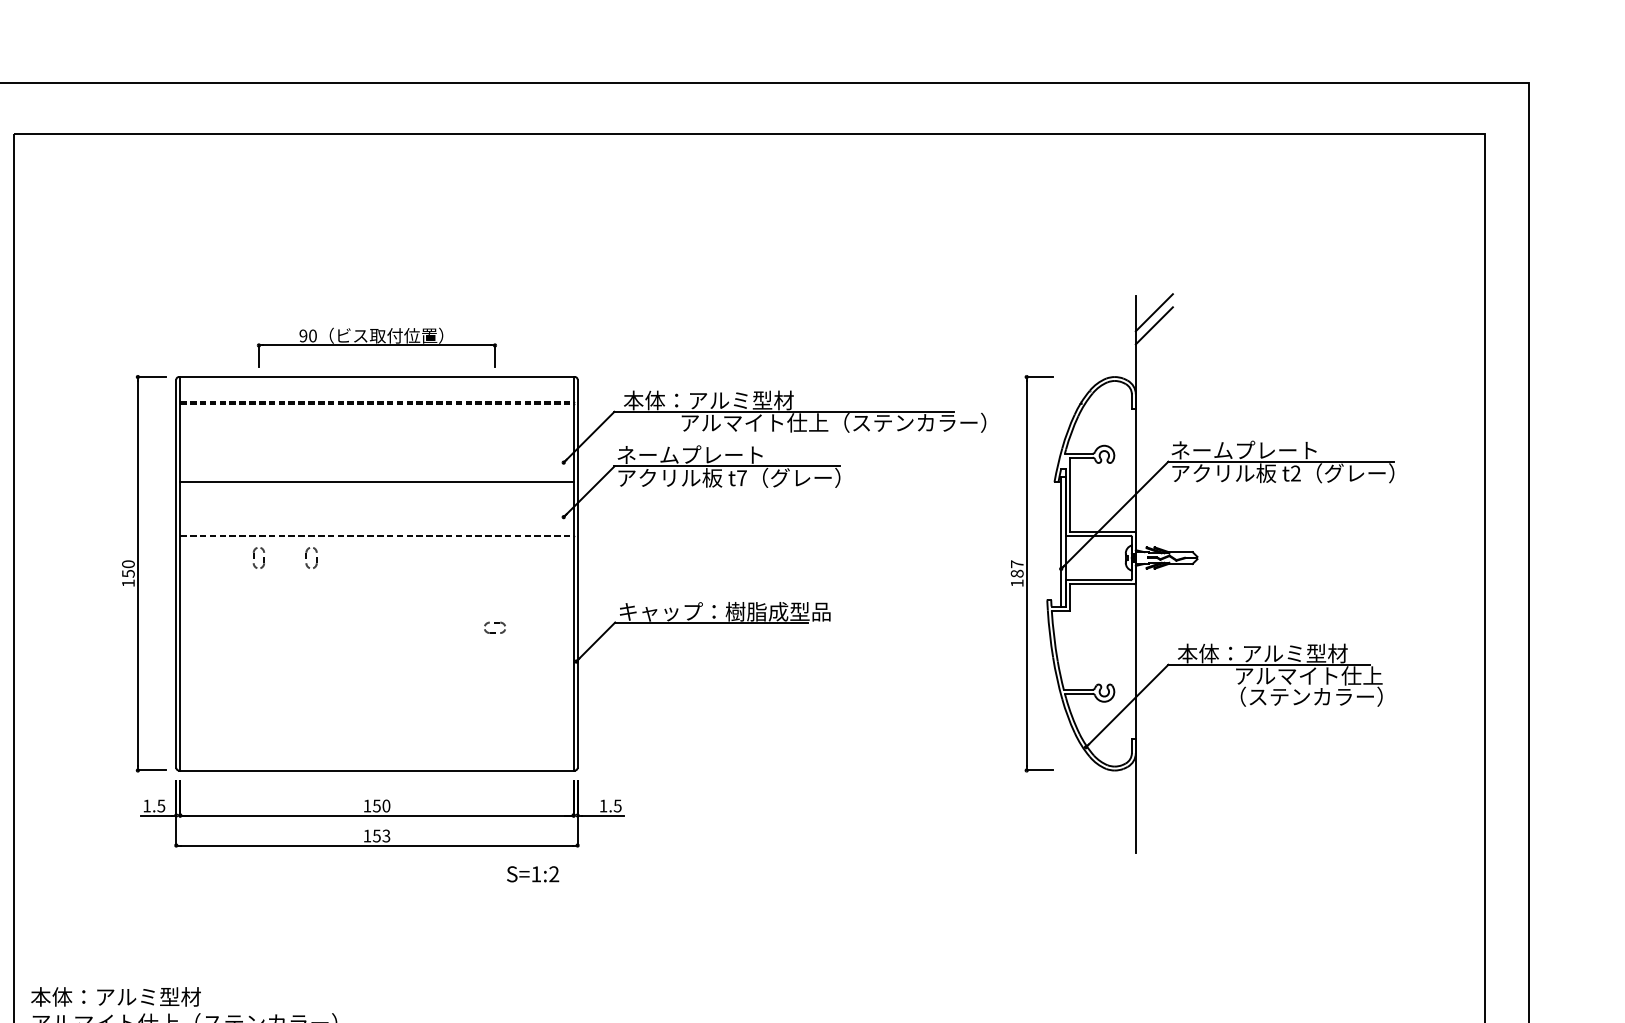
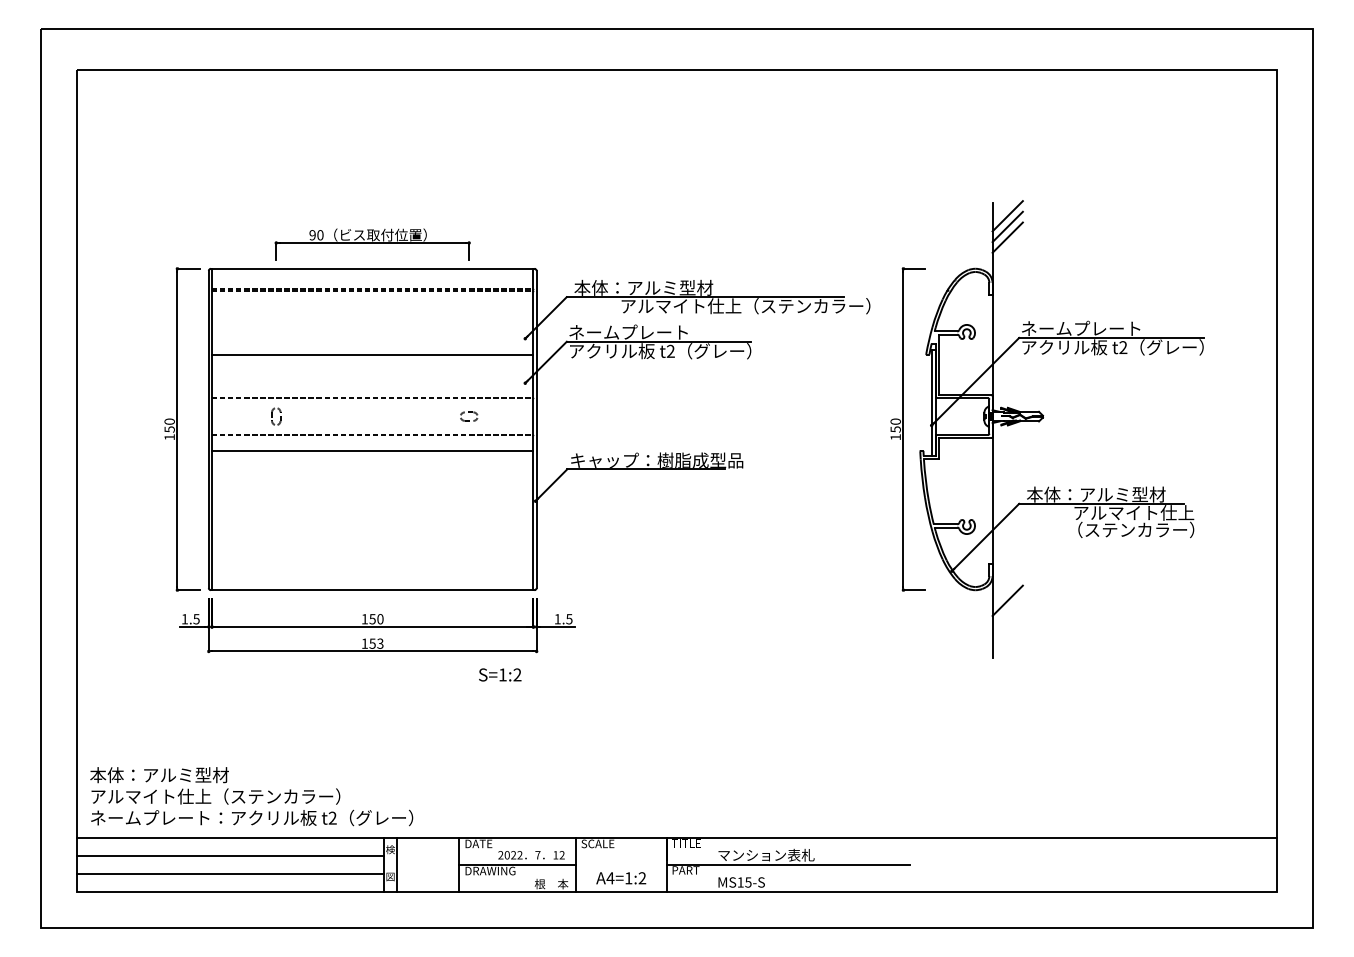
line: (1154, 338) -> (1007, 237), added
text: (741, 477) -> (670, 350), t7 -> t2
part: (311, 557) -> (319, 416), removed
text: (1016, 568) -> (895, 425), 187 -> 150
line: (376, 579) -> (372, 434), added
line: (376, 599) -> (372, 450), added
part: (495, 627) -> (469, 416), moved
line: (1154, 783) -> (1007, 600), added

